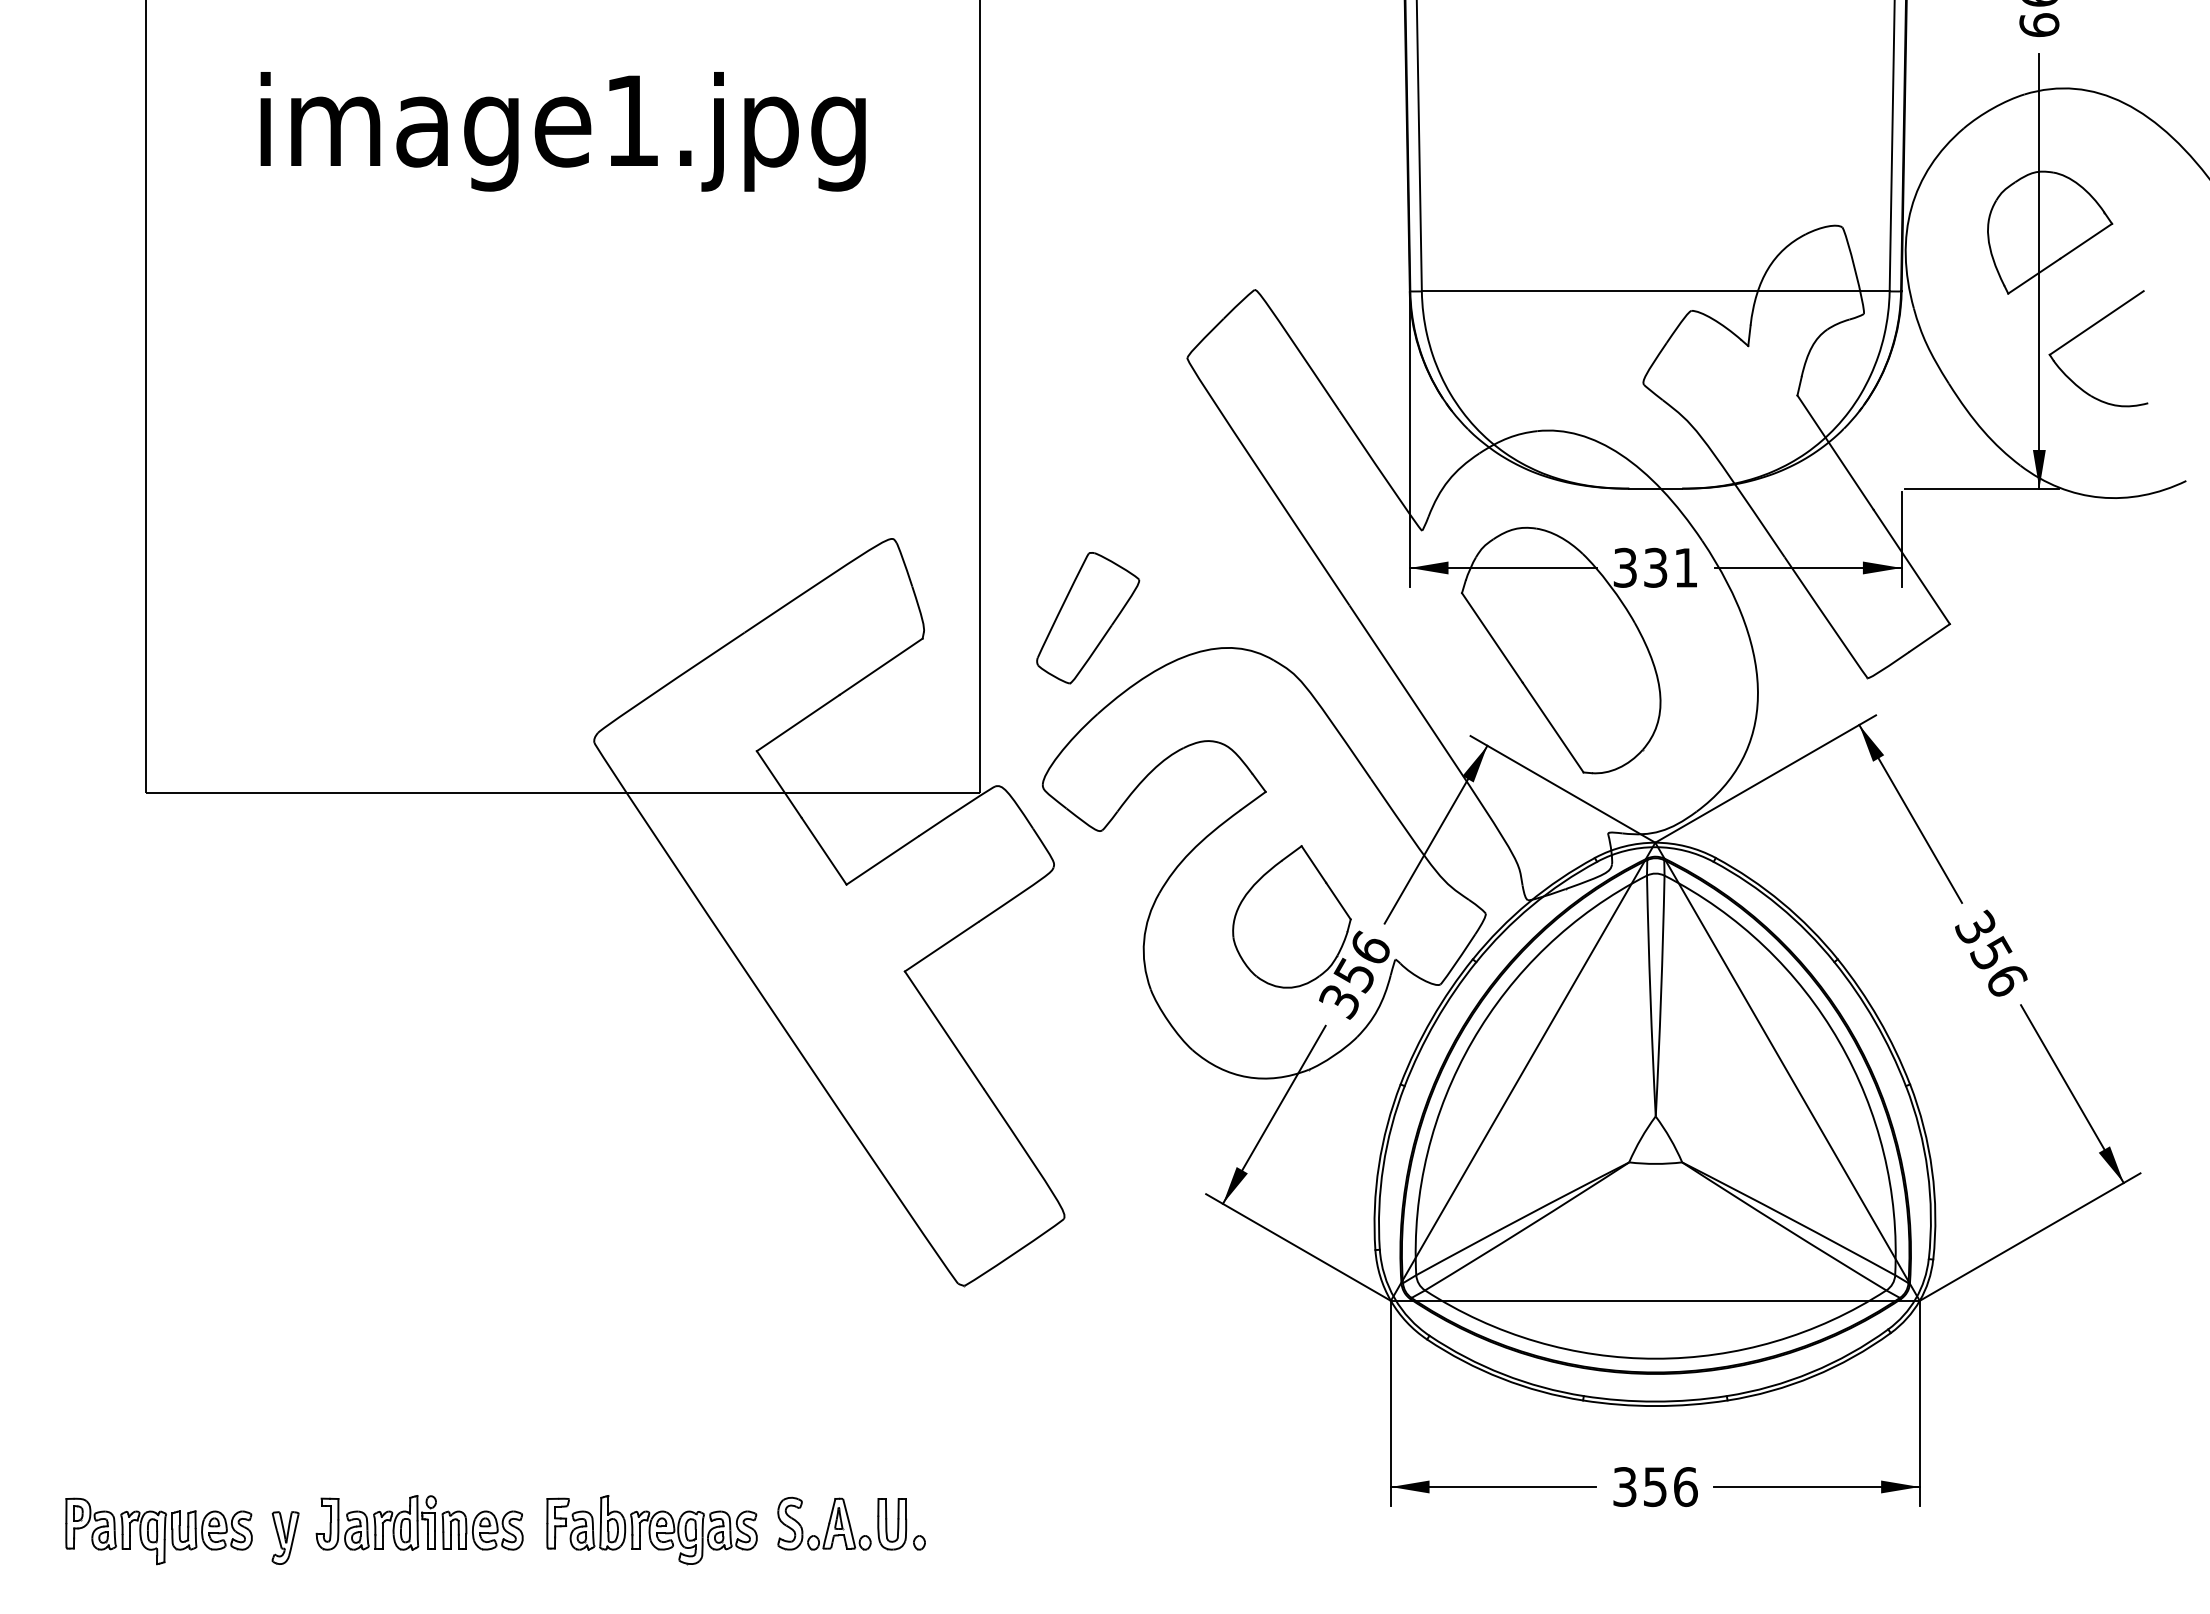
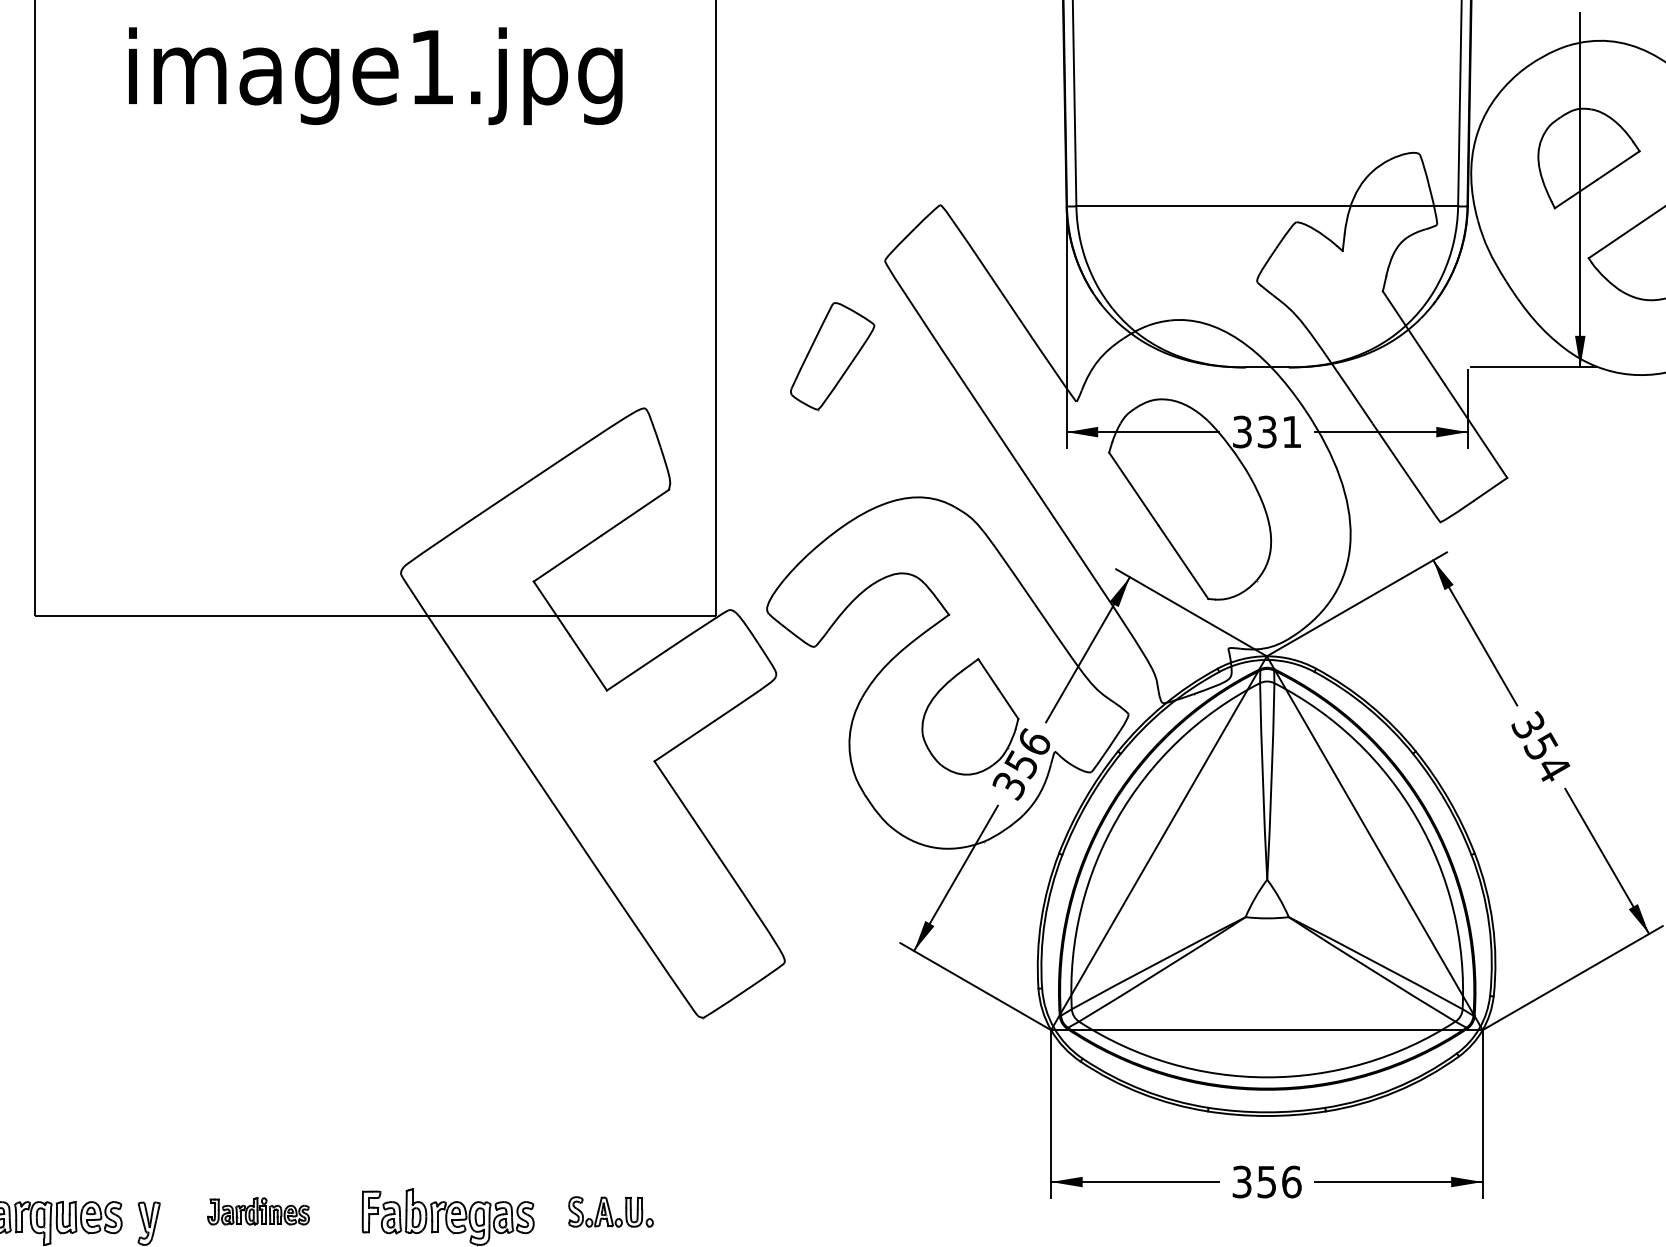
part: (1088, 618) -> (832, 356), moved
text: (2007, 981) -> (1554, 769), 356 -> 354
part: (419, 1522) -> (258, 1211), size x0.6
part: (851, 1523) -> (610, 1211), size x0.7

